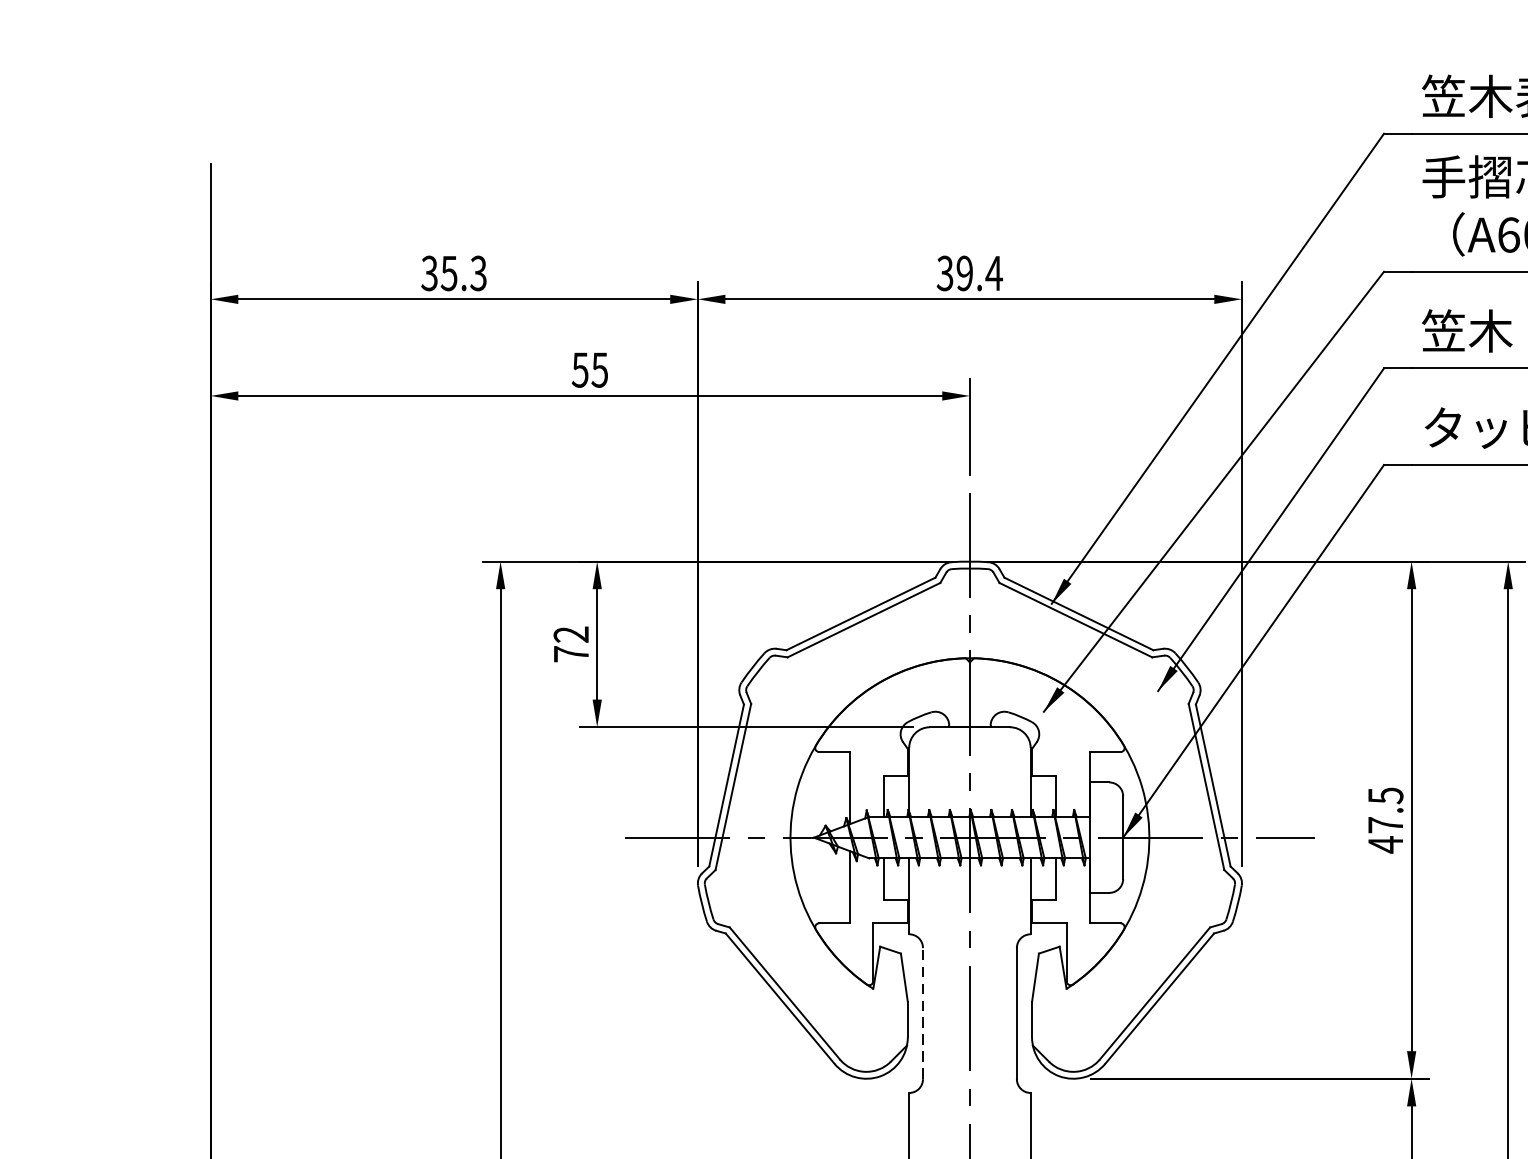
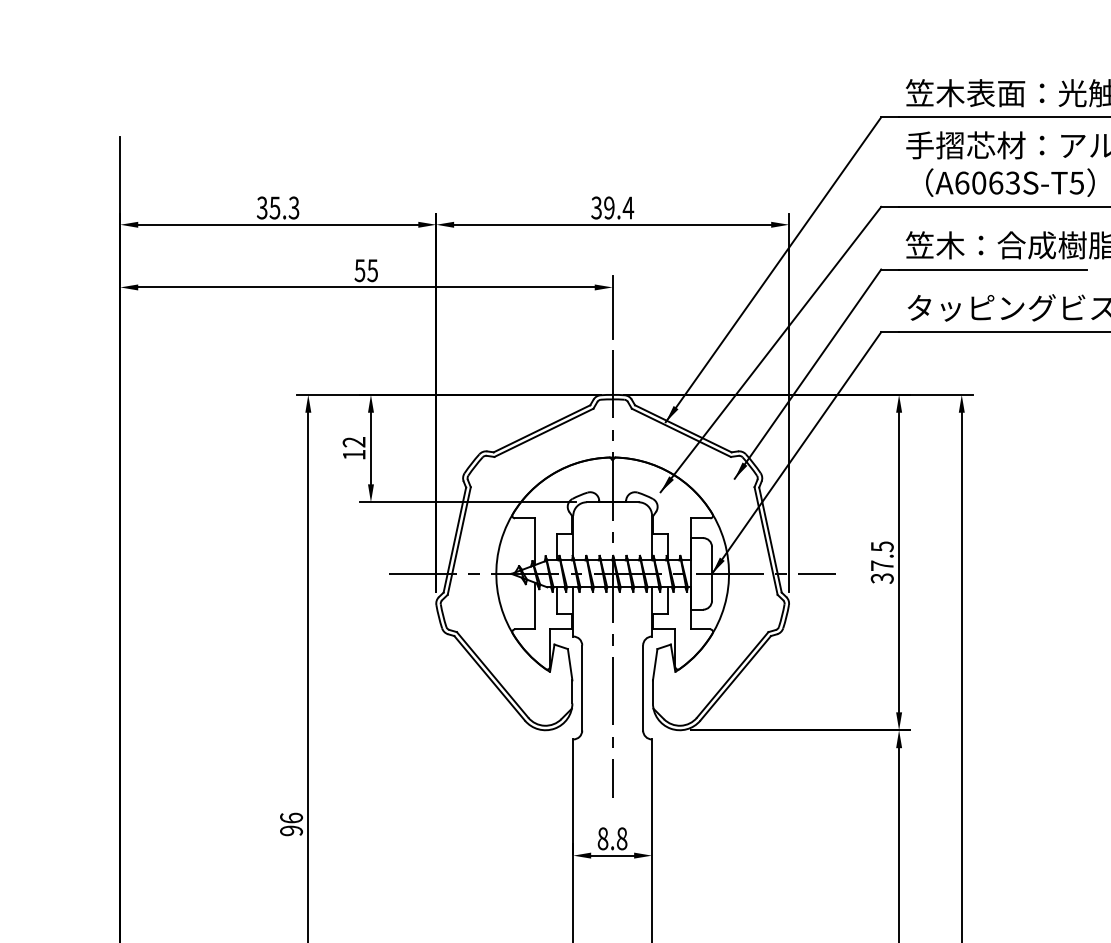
text: (571, 653) -> (354, 454), 72 -> 12
text: (1384, 844) -> (881, 578), 47.5 -> 37.5
line: (923, 1012) -> (582, 687), dashed -> solid

